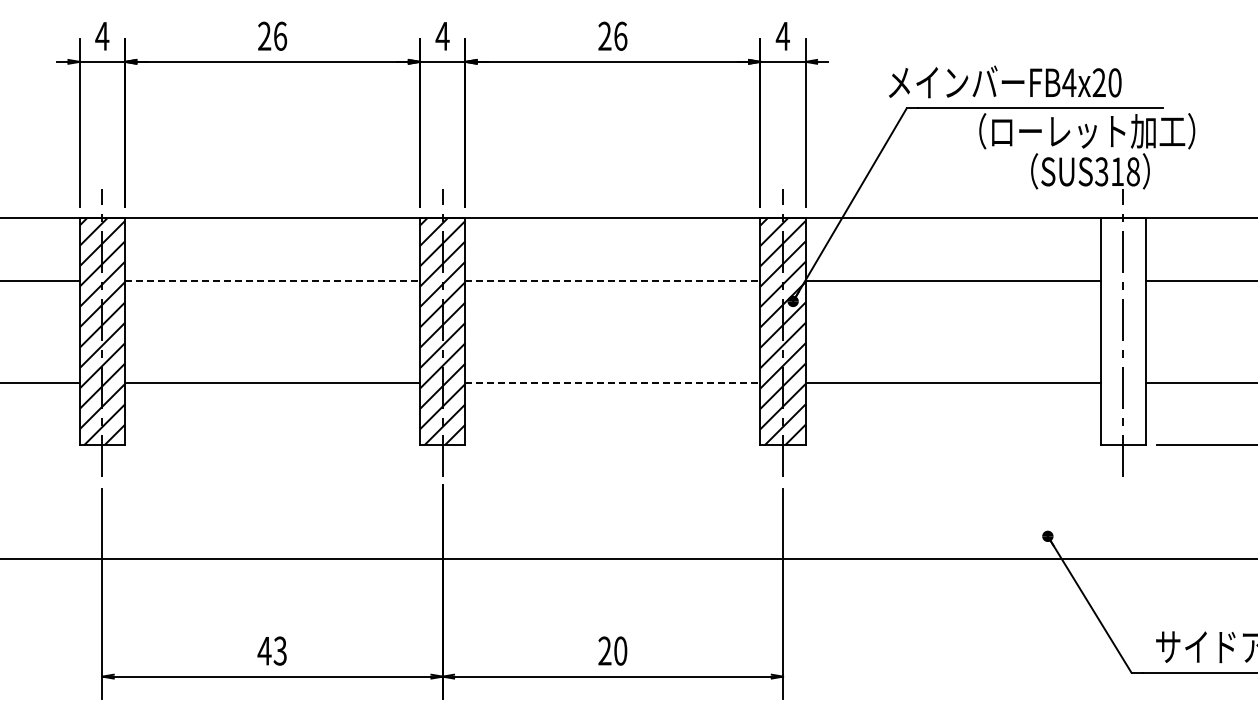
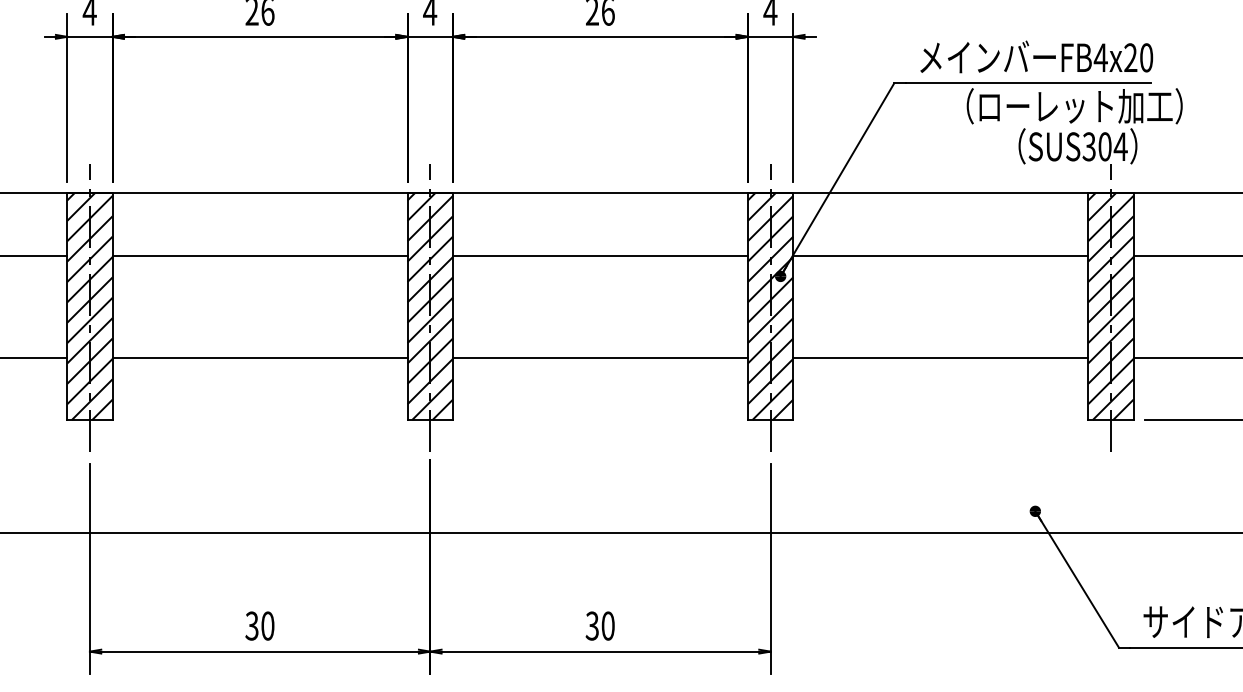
text: (1005, 81) -> (1037, 56), moved
text: (1125, 171) -> (1113, 146), SUS318 -> SUS304
line: (273, 280) -> (261, 255), dashed -> solid
line: (613, 280) -> (601, 255), dashed -> solid
hatch: (1123, 331) -> (1111, 306), added
line: (613, 382) -> (601, 357), dashed -> solid
text: (271, 650) -> (259, 625), 43 -> 30
text: (604, 651) -> (592, 626), 20 -> 30

